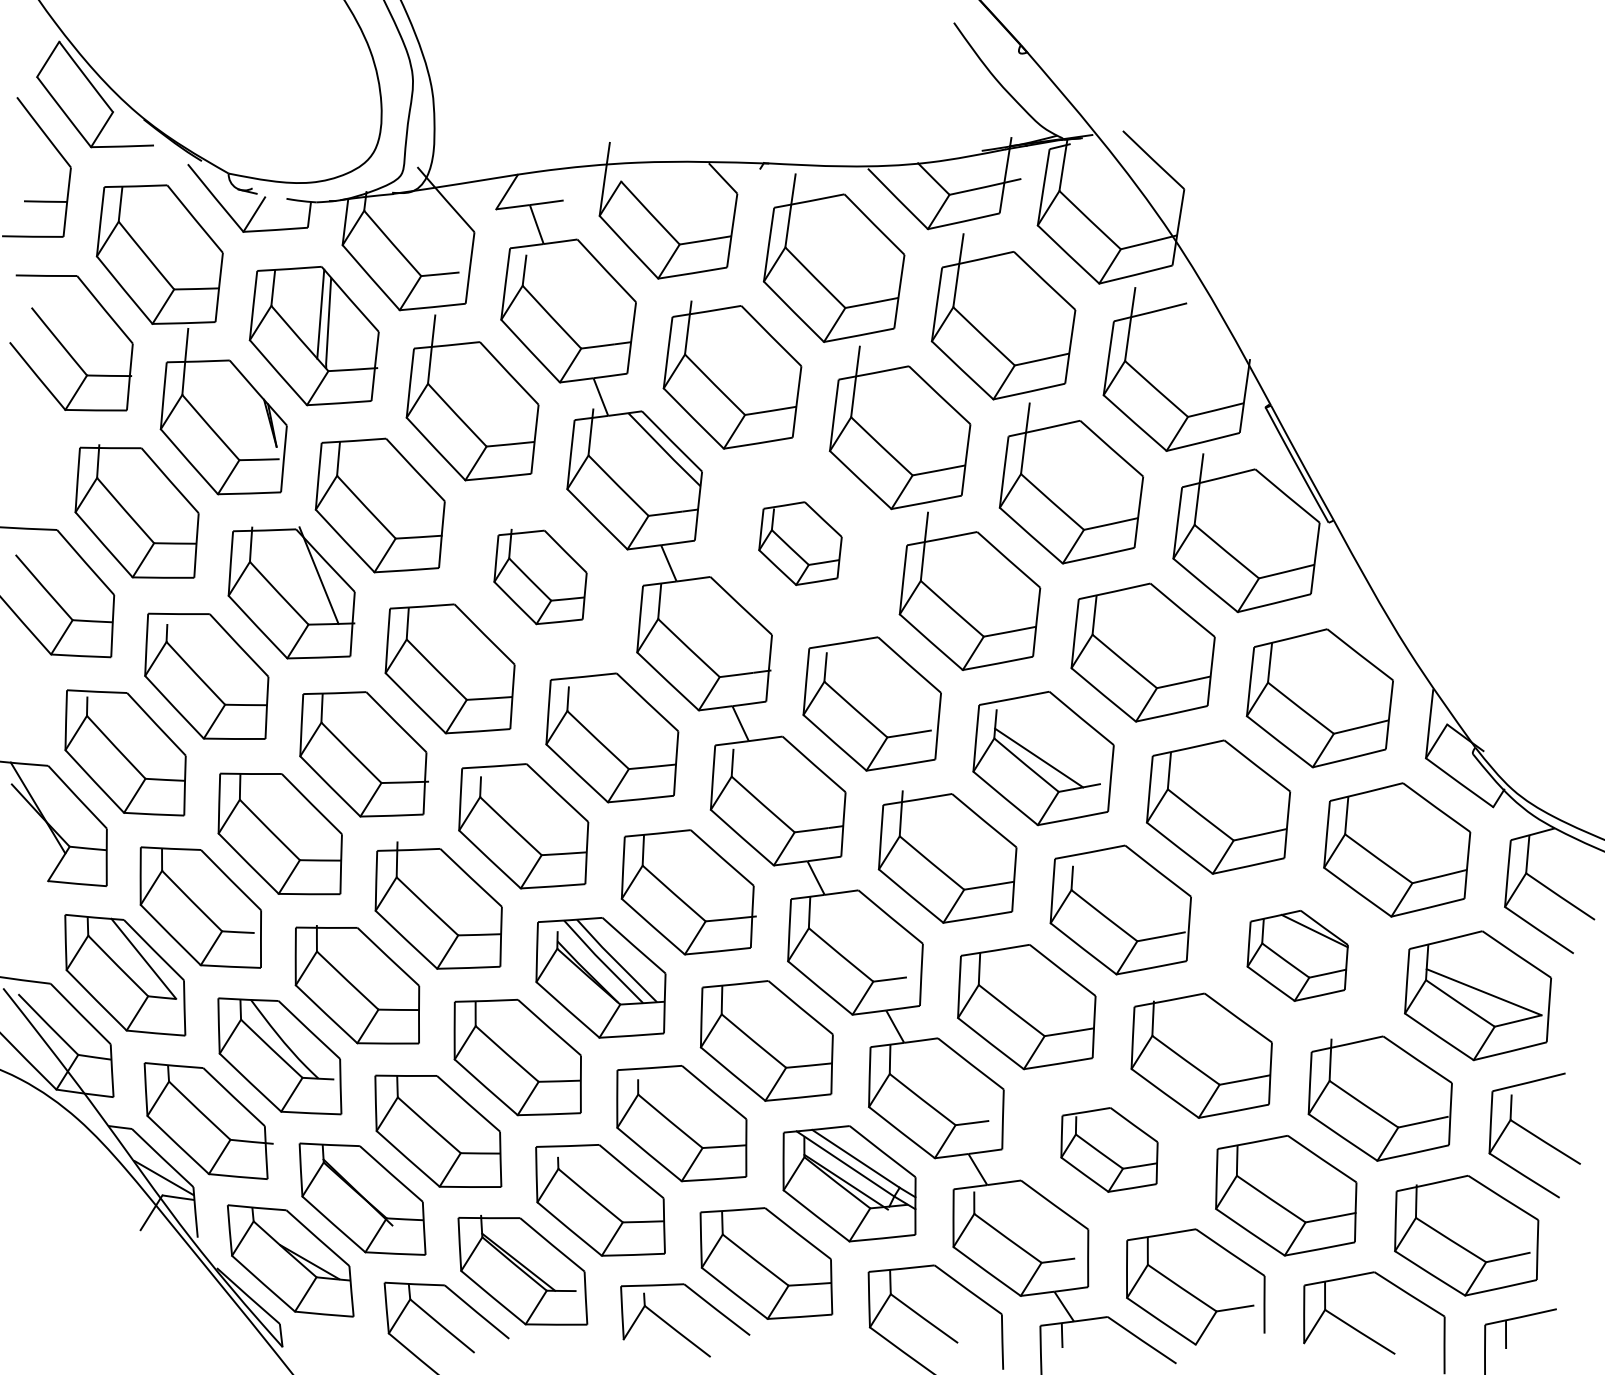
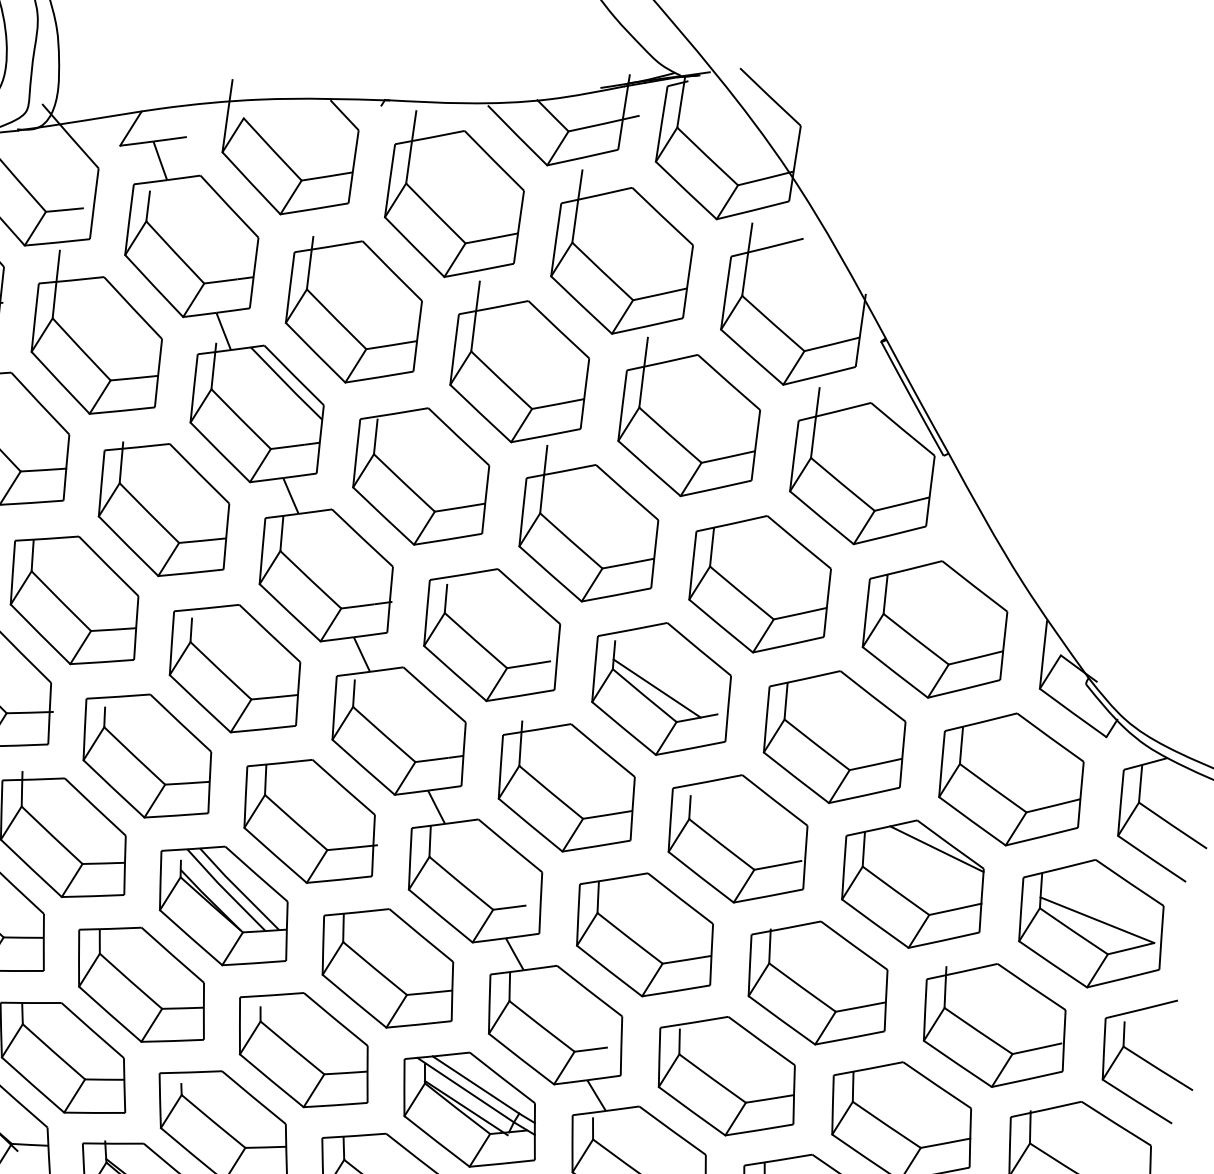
part: (800, 543) -> (421, 476), size x1.67
part: (540, 576) -> (163, 508), size x1.43
part: (1297, 955) -> (912, 883), size x1.43
part: (1109, 1149) -> (726, 1075), size x1.43

